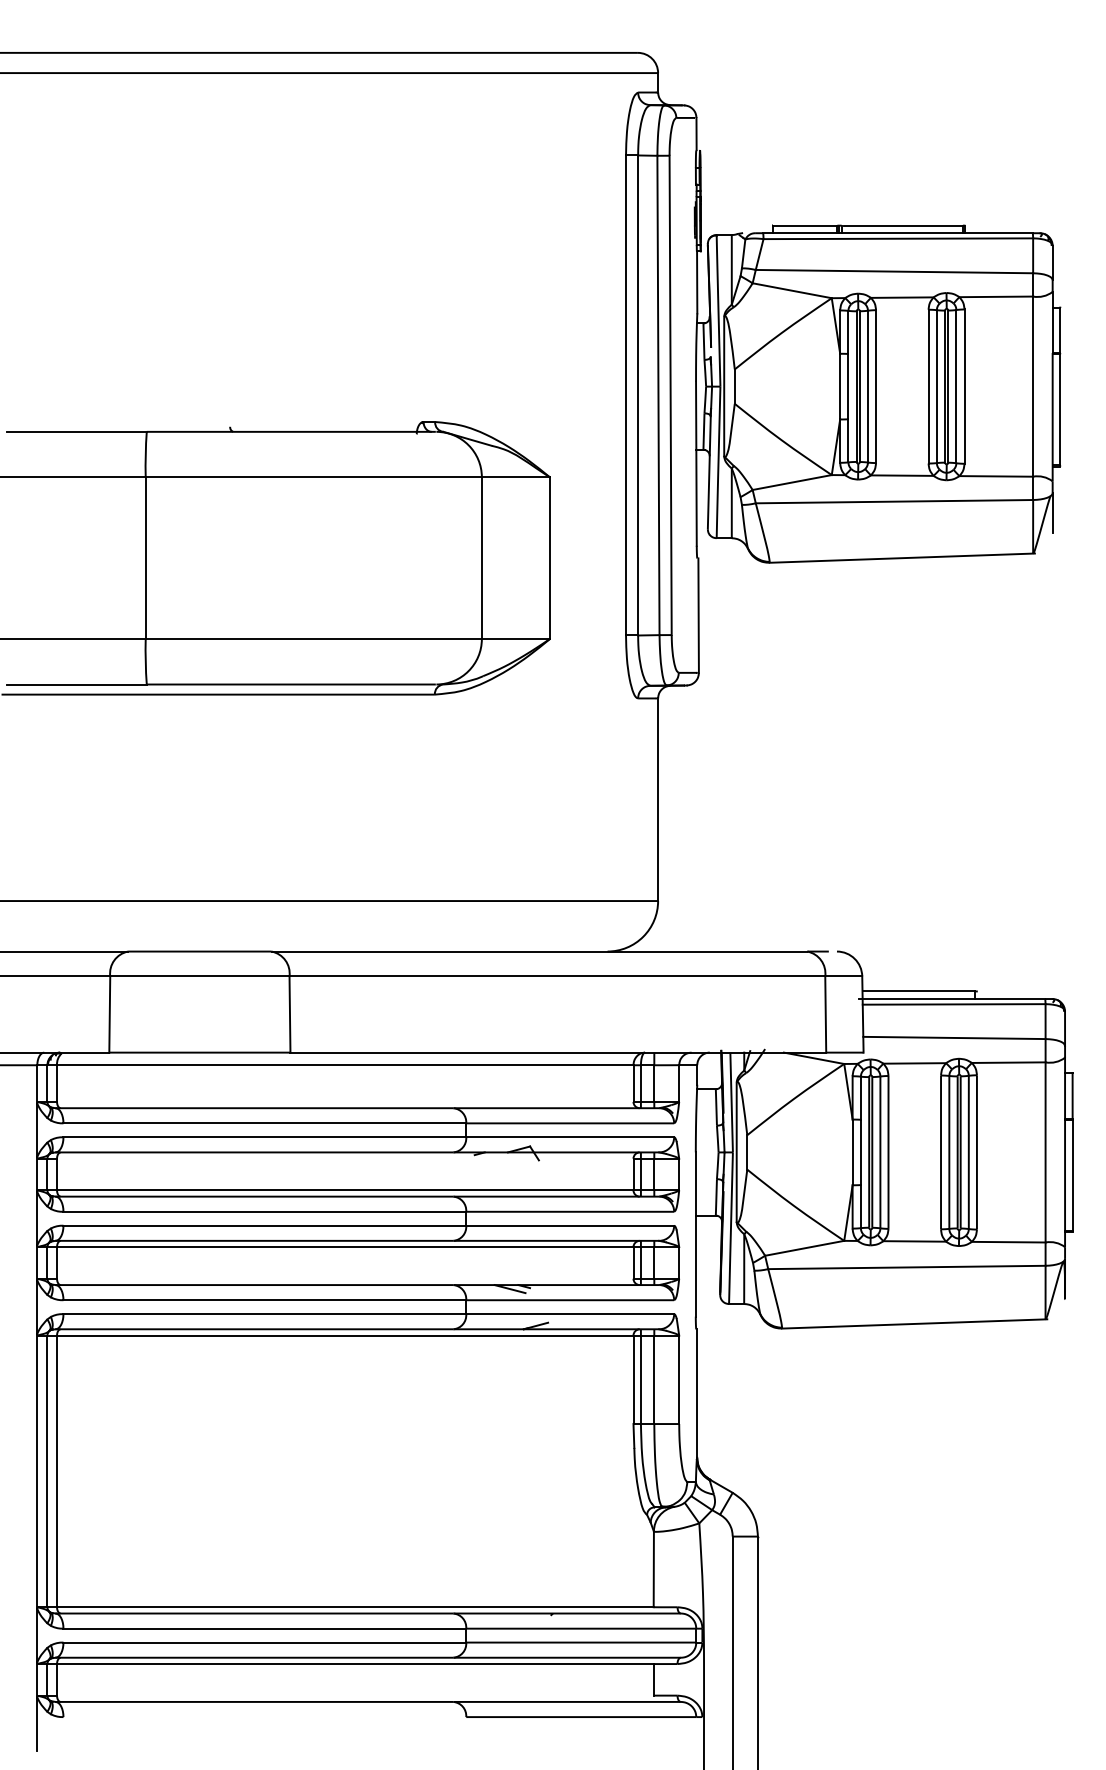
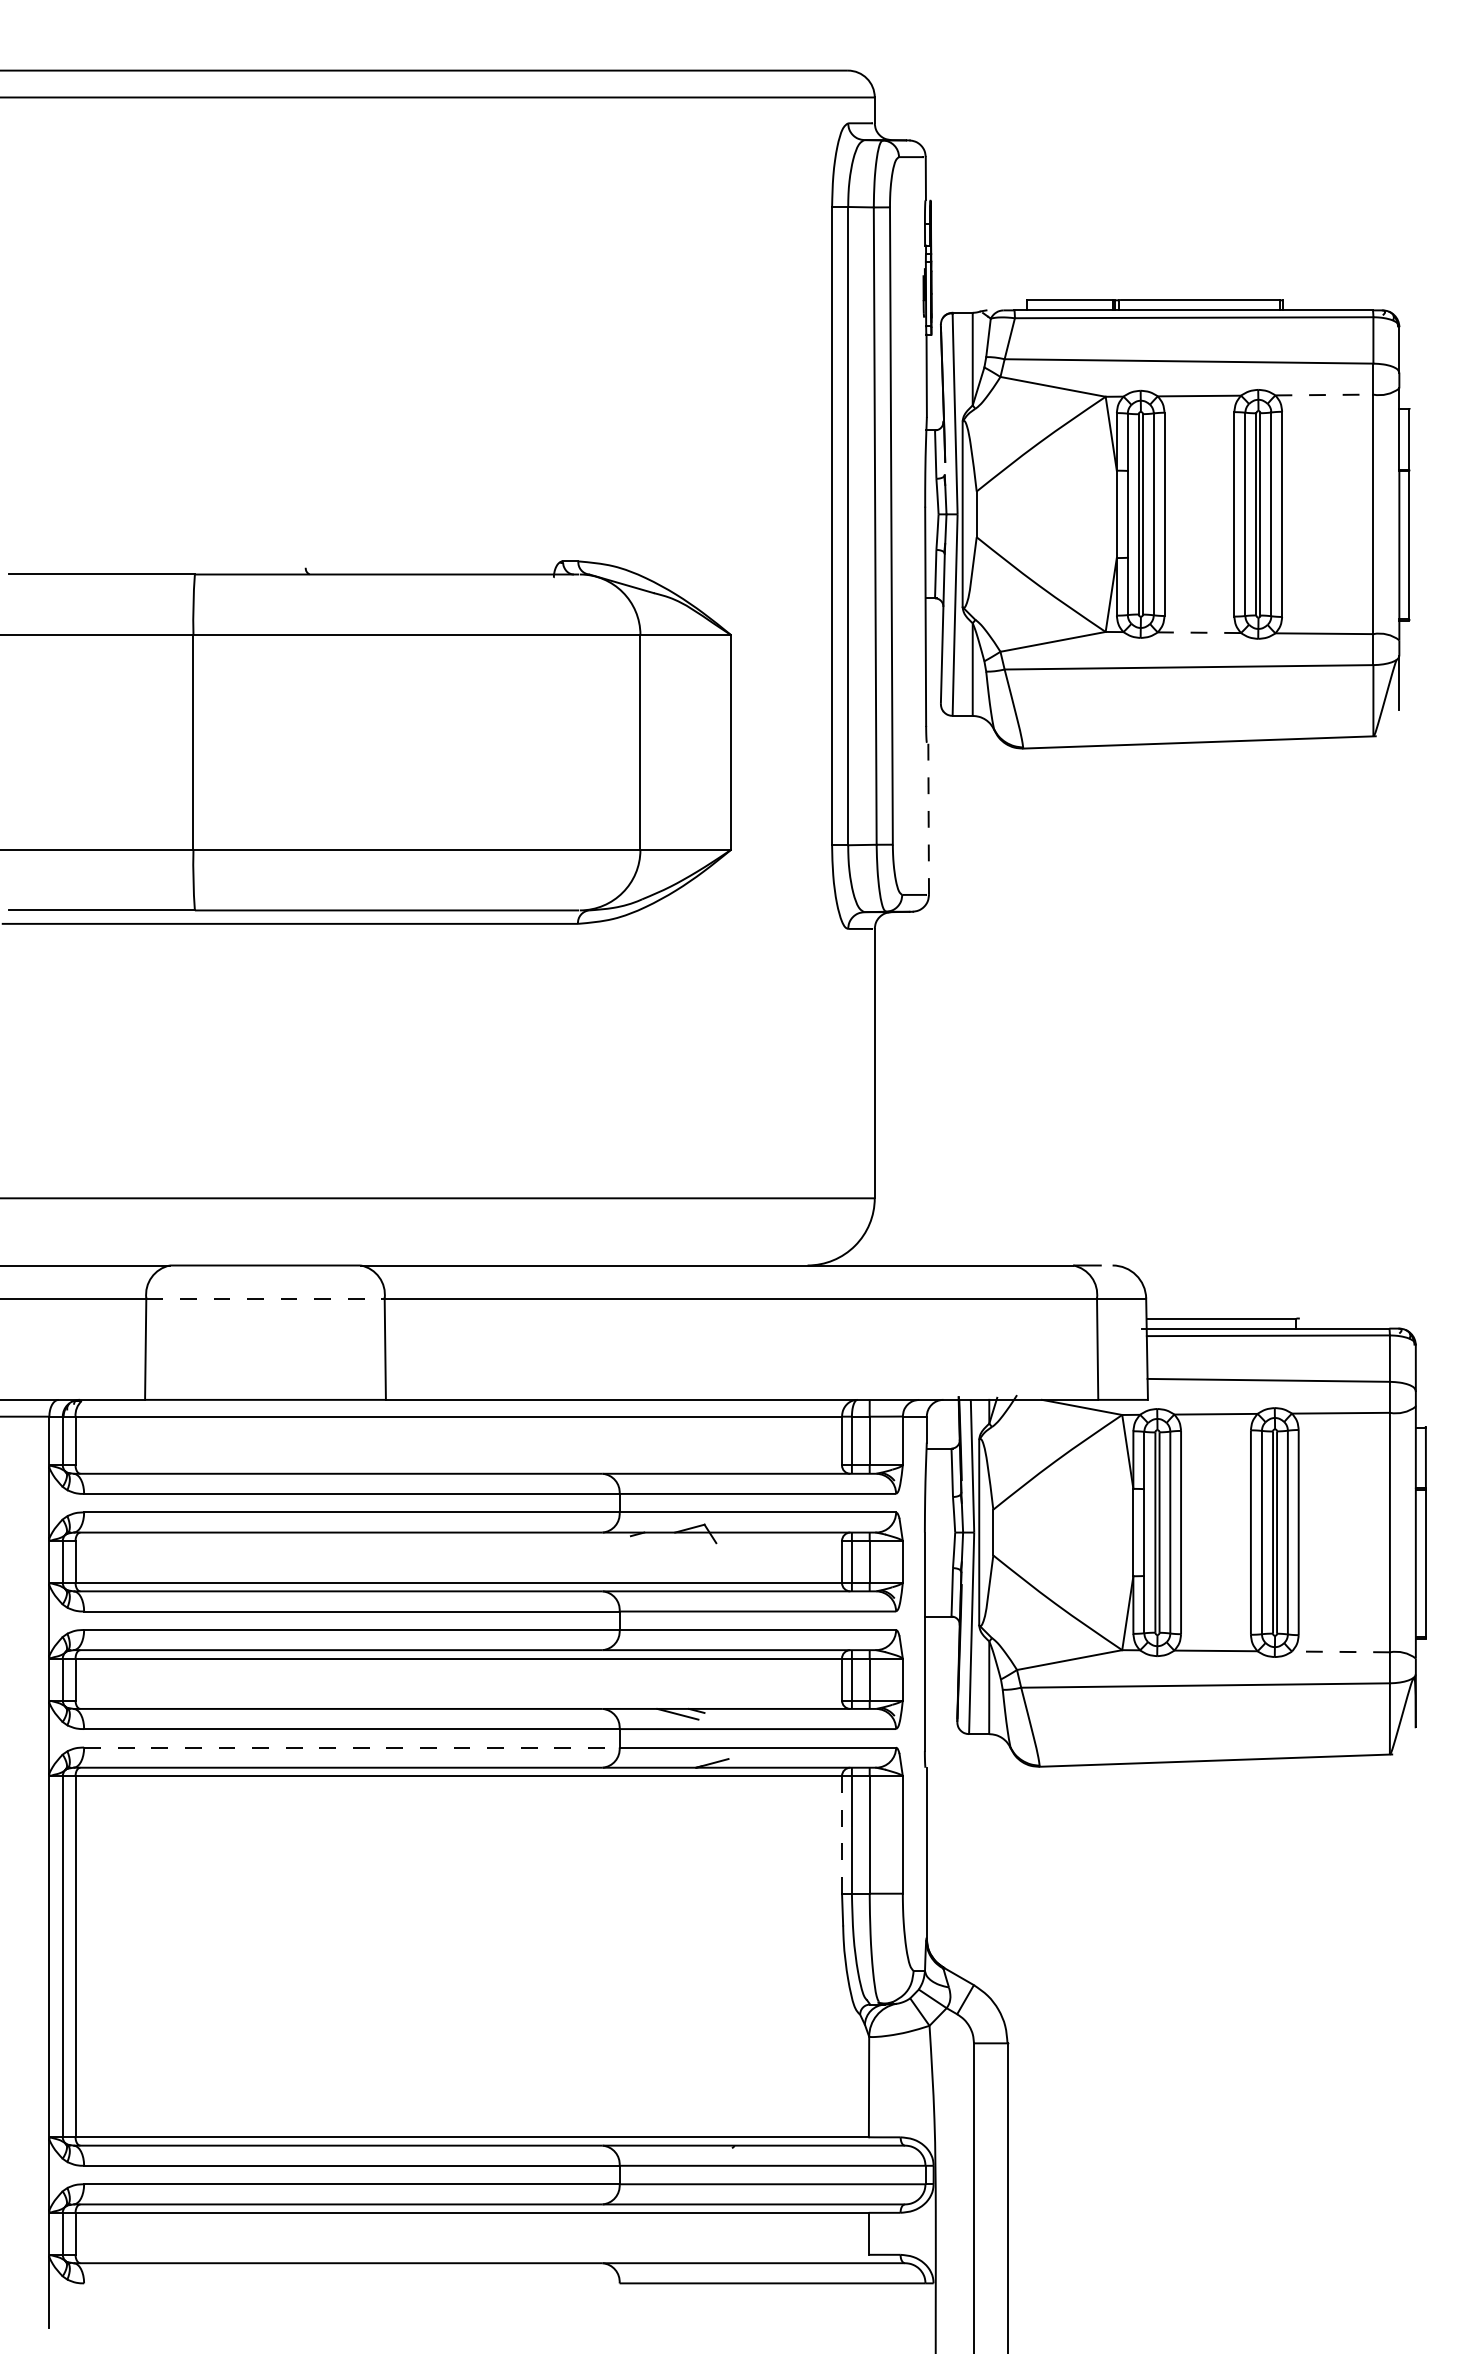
line: (996, 297) -> (1324, 395), solid -> dashed
line: (902, 475) -> (1199, 632), solid -> dashed
line: (698, 615) -> (928, 818), solid -> dashed
line: (200, 976) -> (266, 1298), solid -> dashed
line: (1009, 1241) -> (1341, 1651), solid -> dashed
line: (264, 1314) -> (351, 1747), solid -> dashed
line: (633, 1379) -> (842, 1834), solid -> dashed

